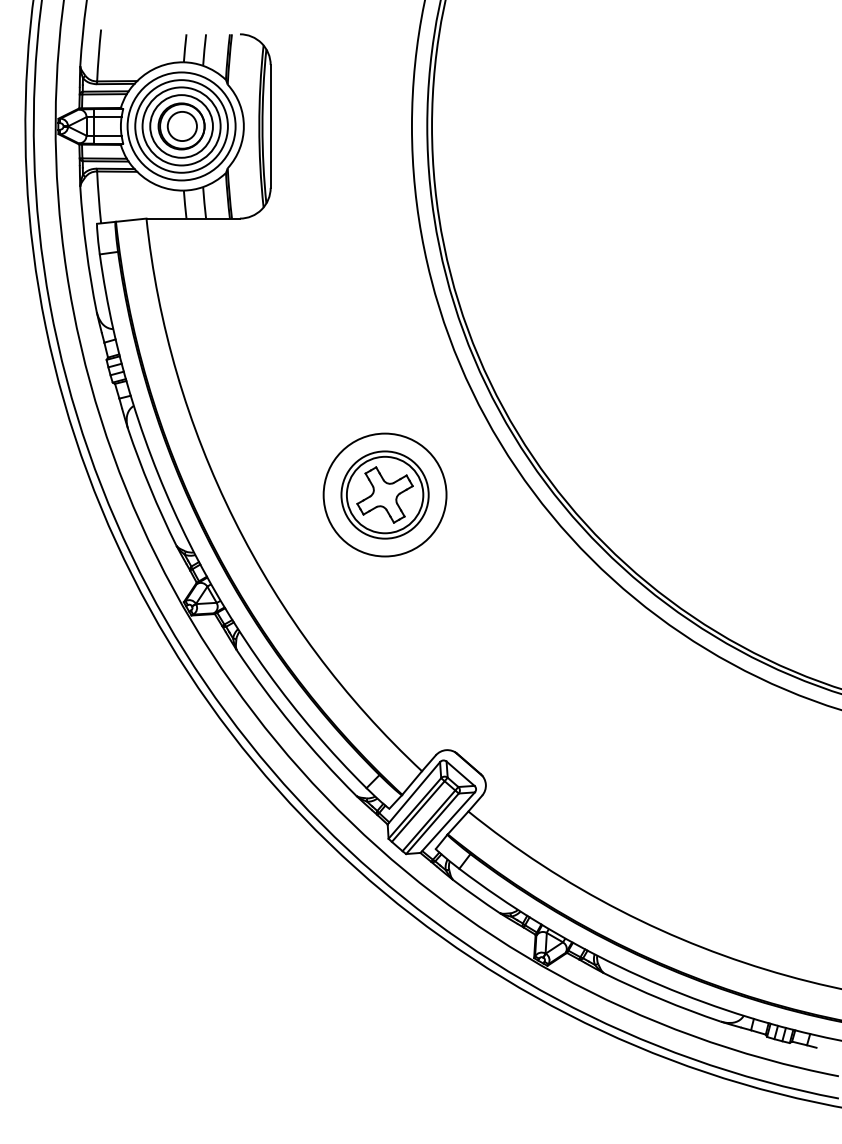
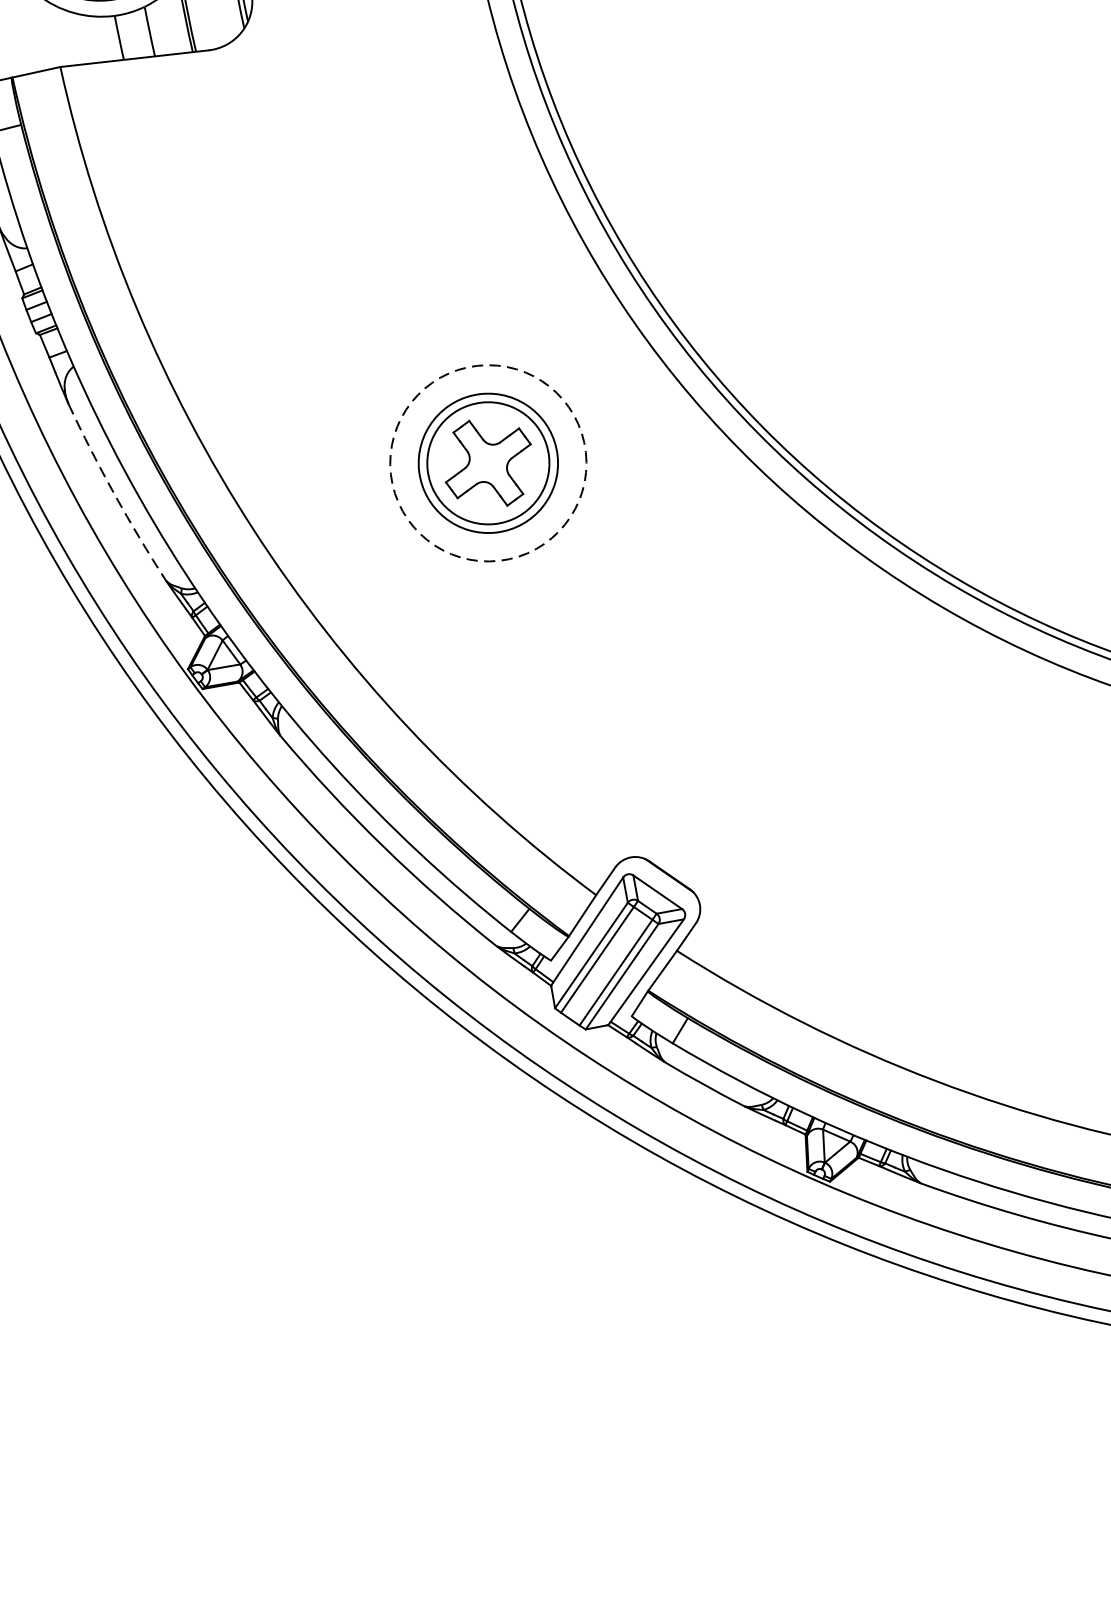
arc: (150, 488) -> (114, 494), solid -> dashed
circle: (384, 494) -> (487, 462), solid -> dashed

